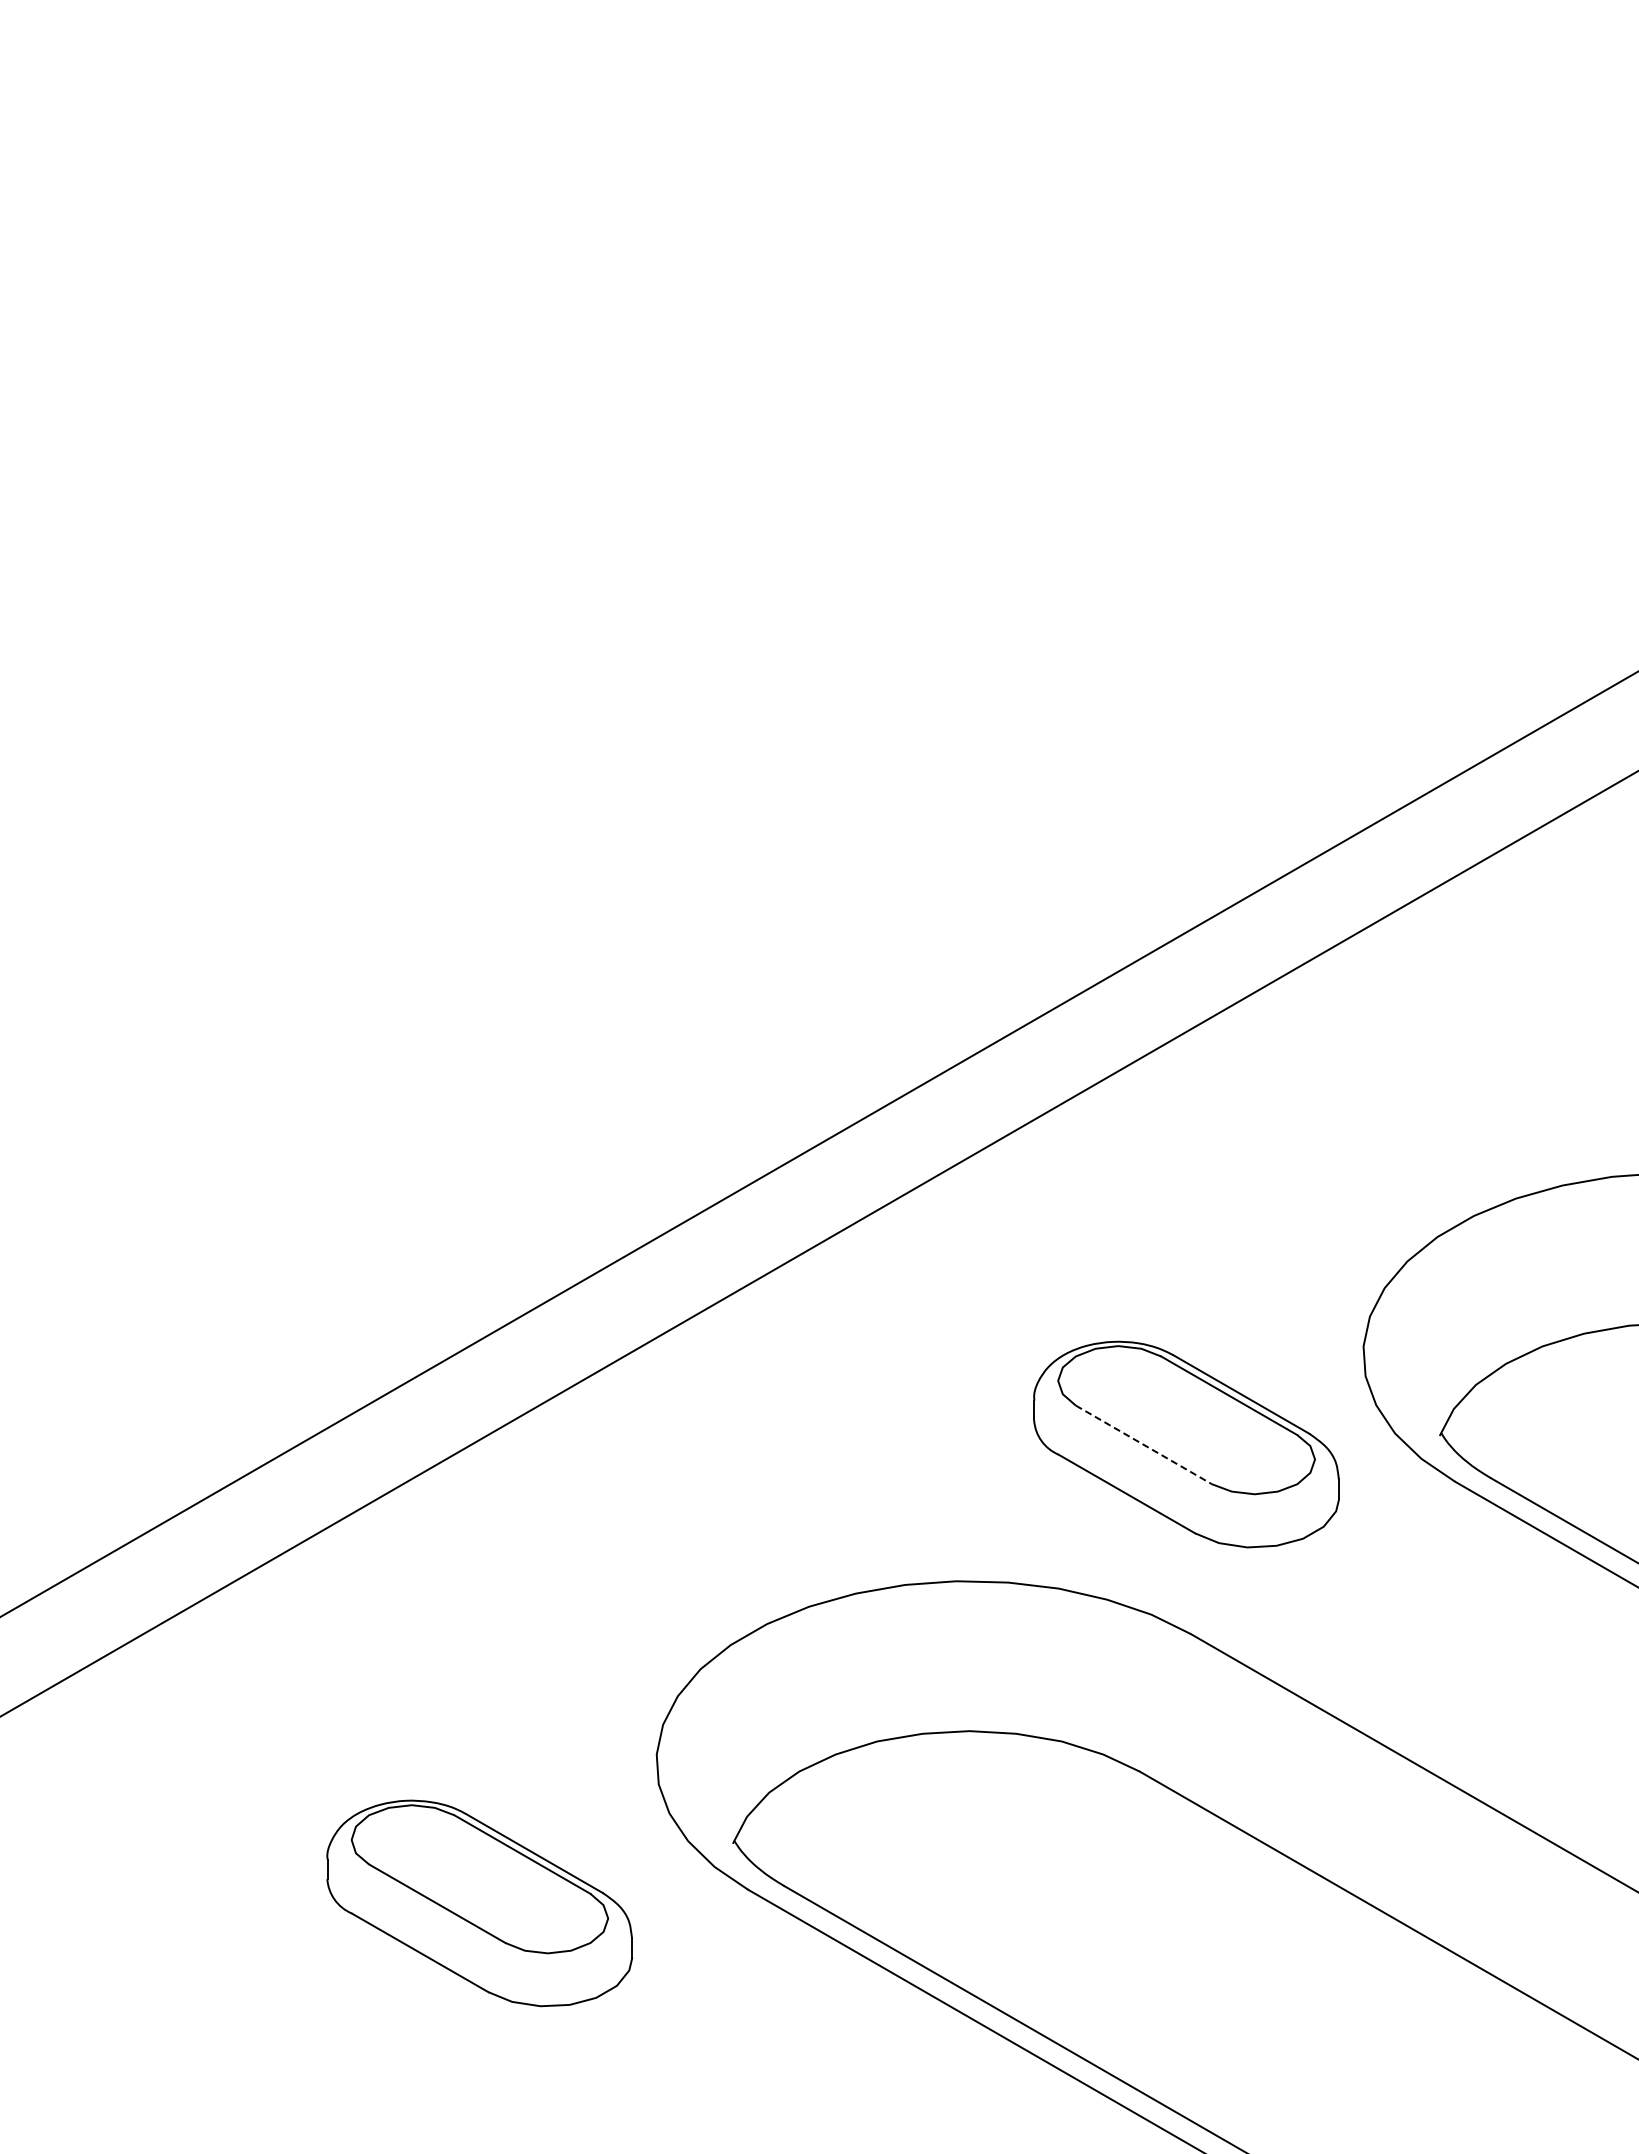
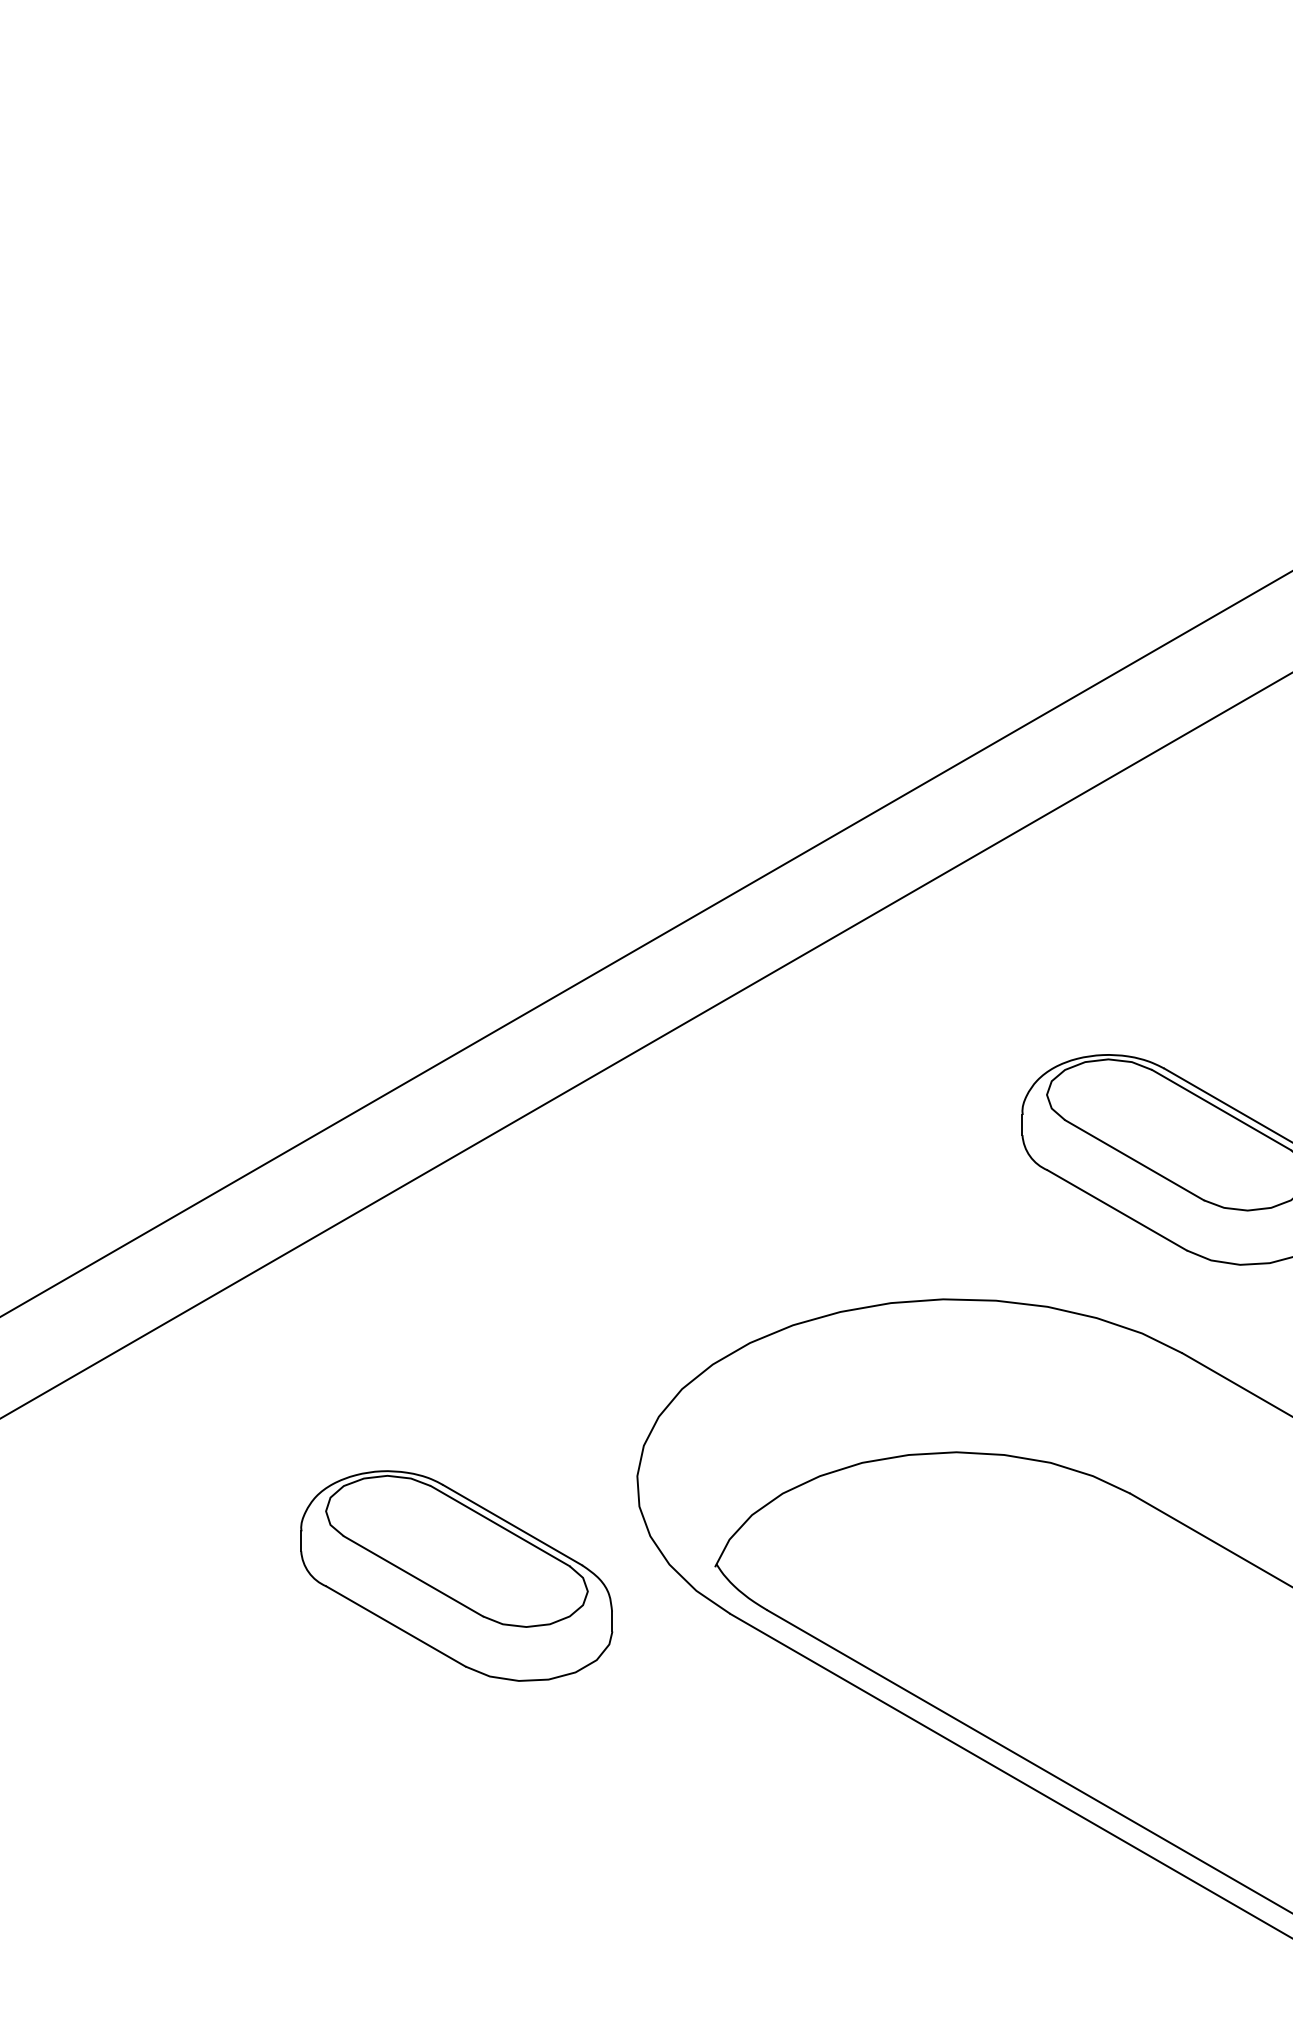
line: (1143, 1444) -> (1134, 1159), dashed -> solid
part: (479, 1903) -> (456, 1576), moved

